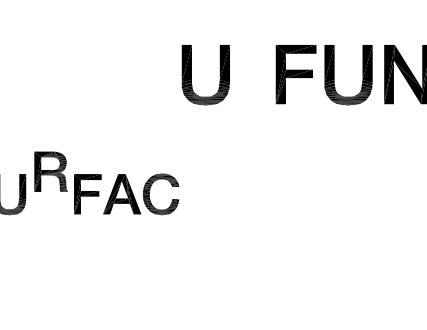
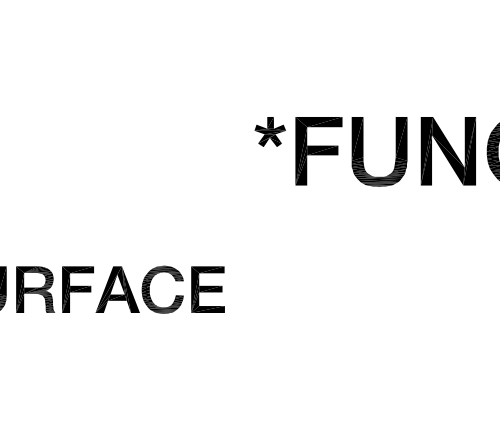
part: (253, 57) -> (269, 131), added
part: (191, 74) -> (198, 151), removed
part: (51, 171) -> (35, 289), moved
part: (199, 194) -> (207, 289), added

